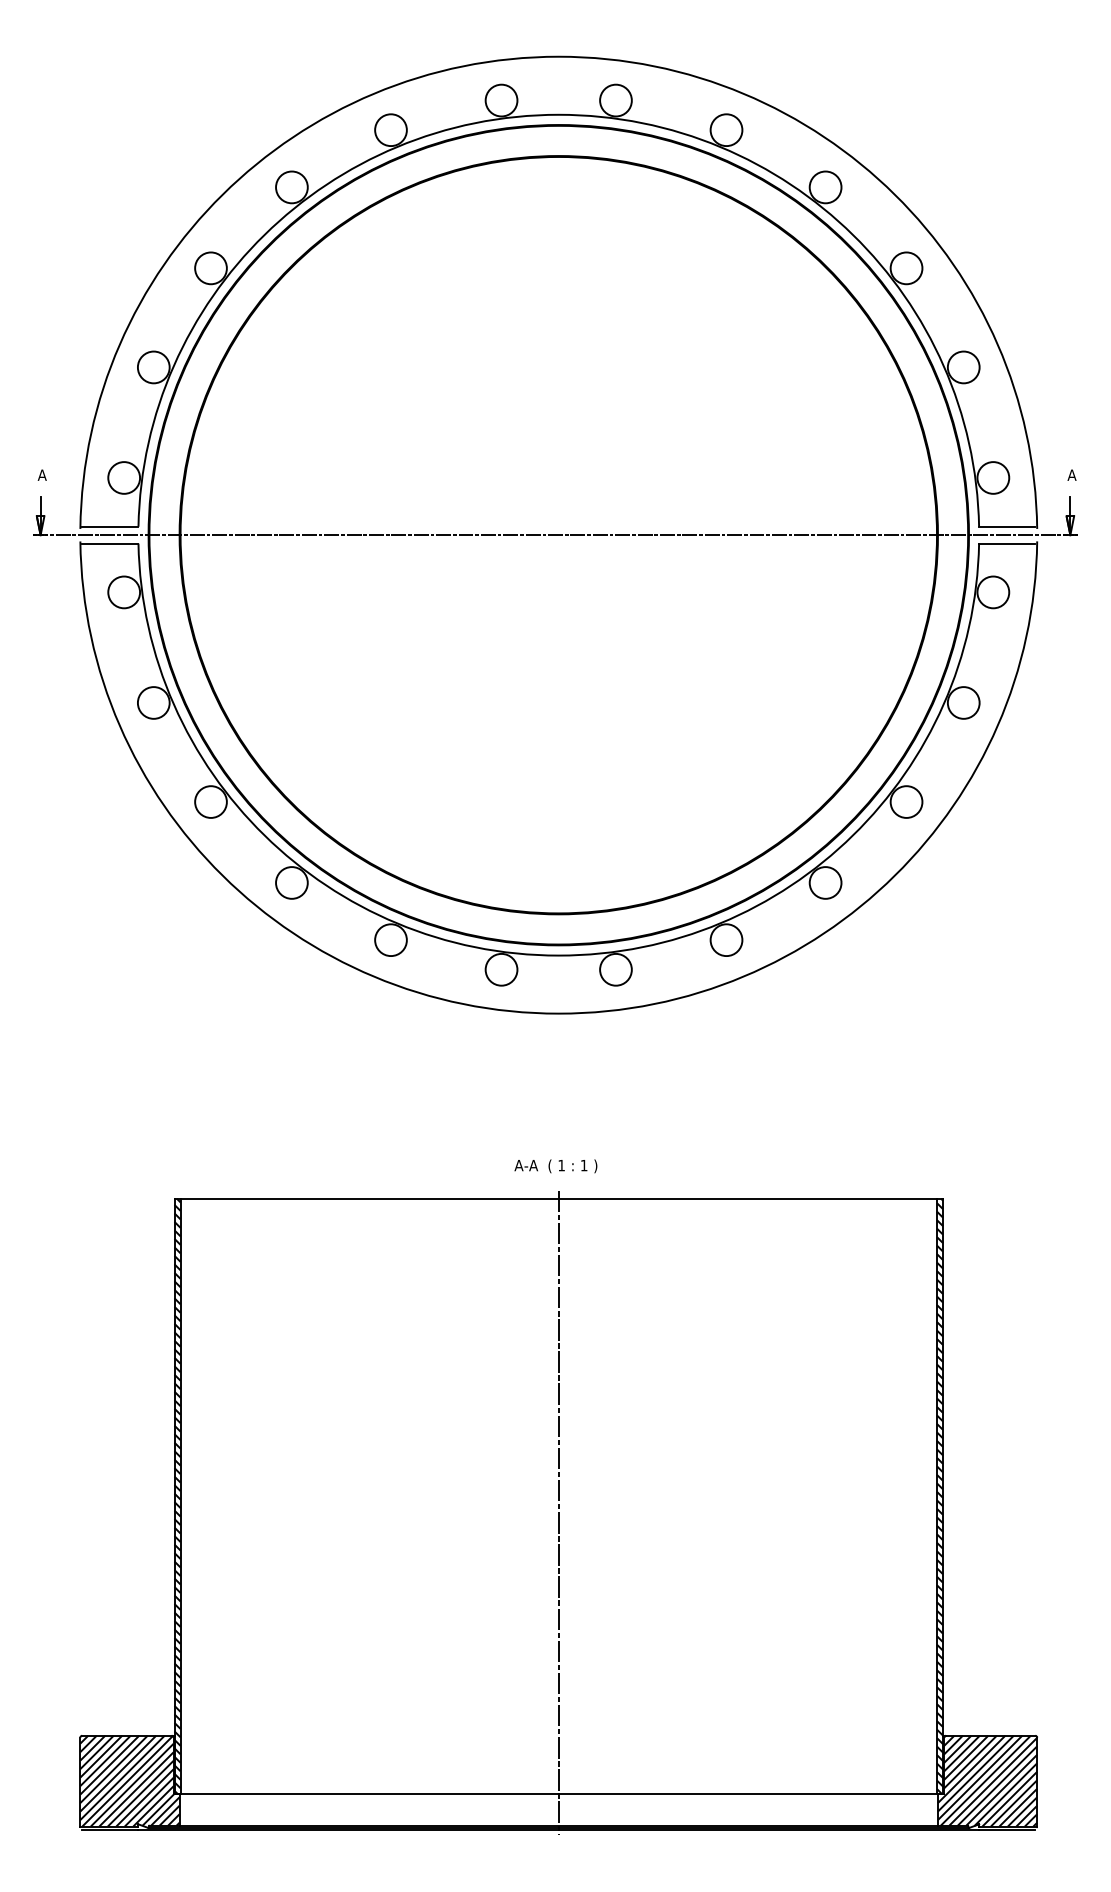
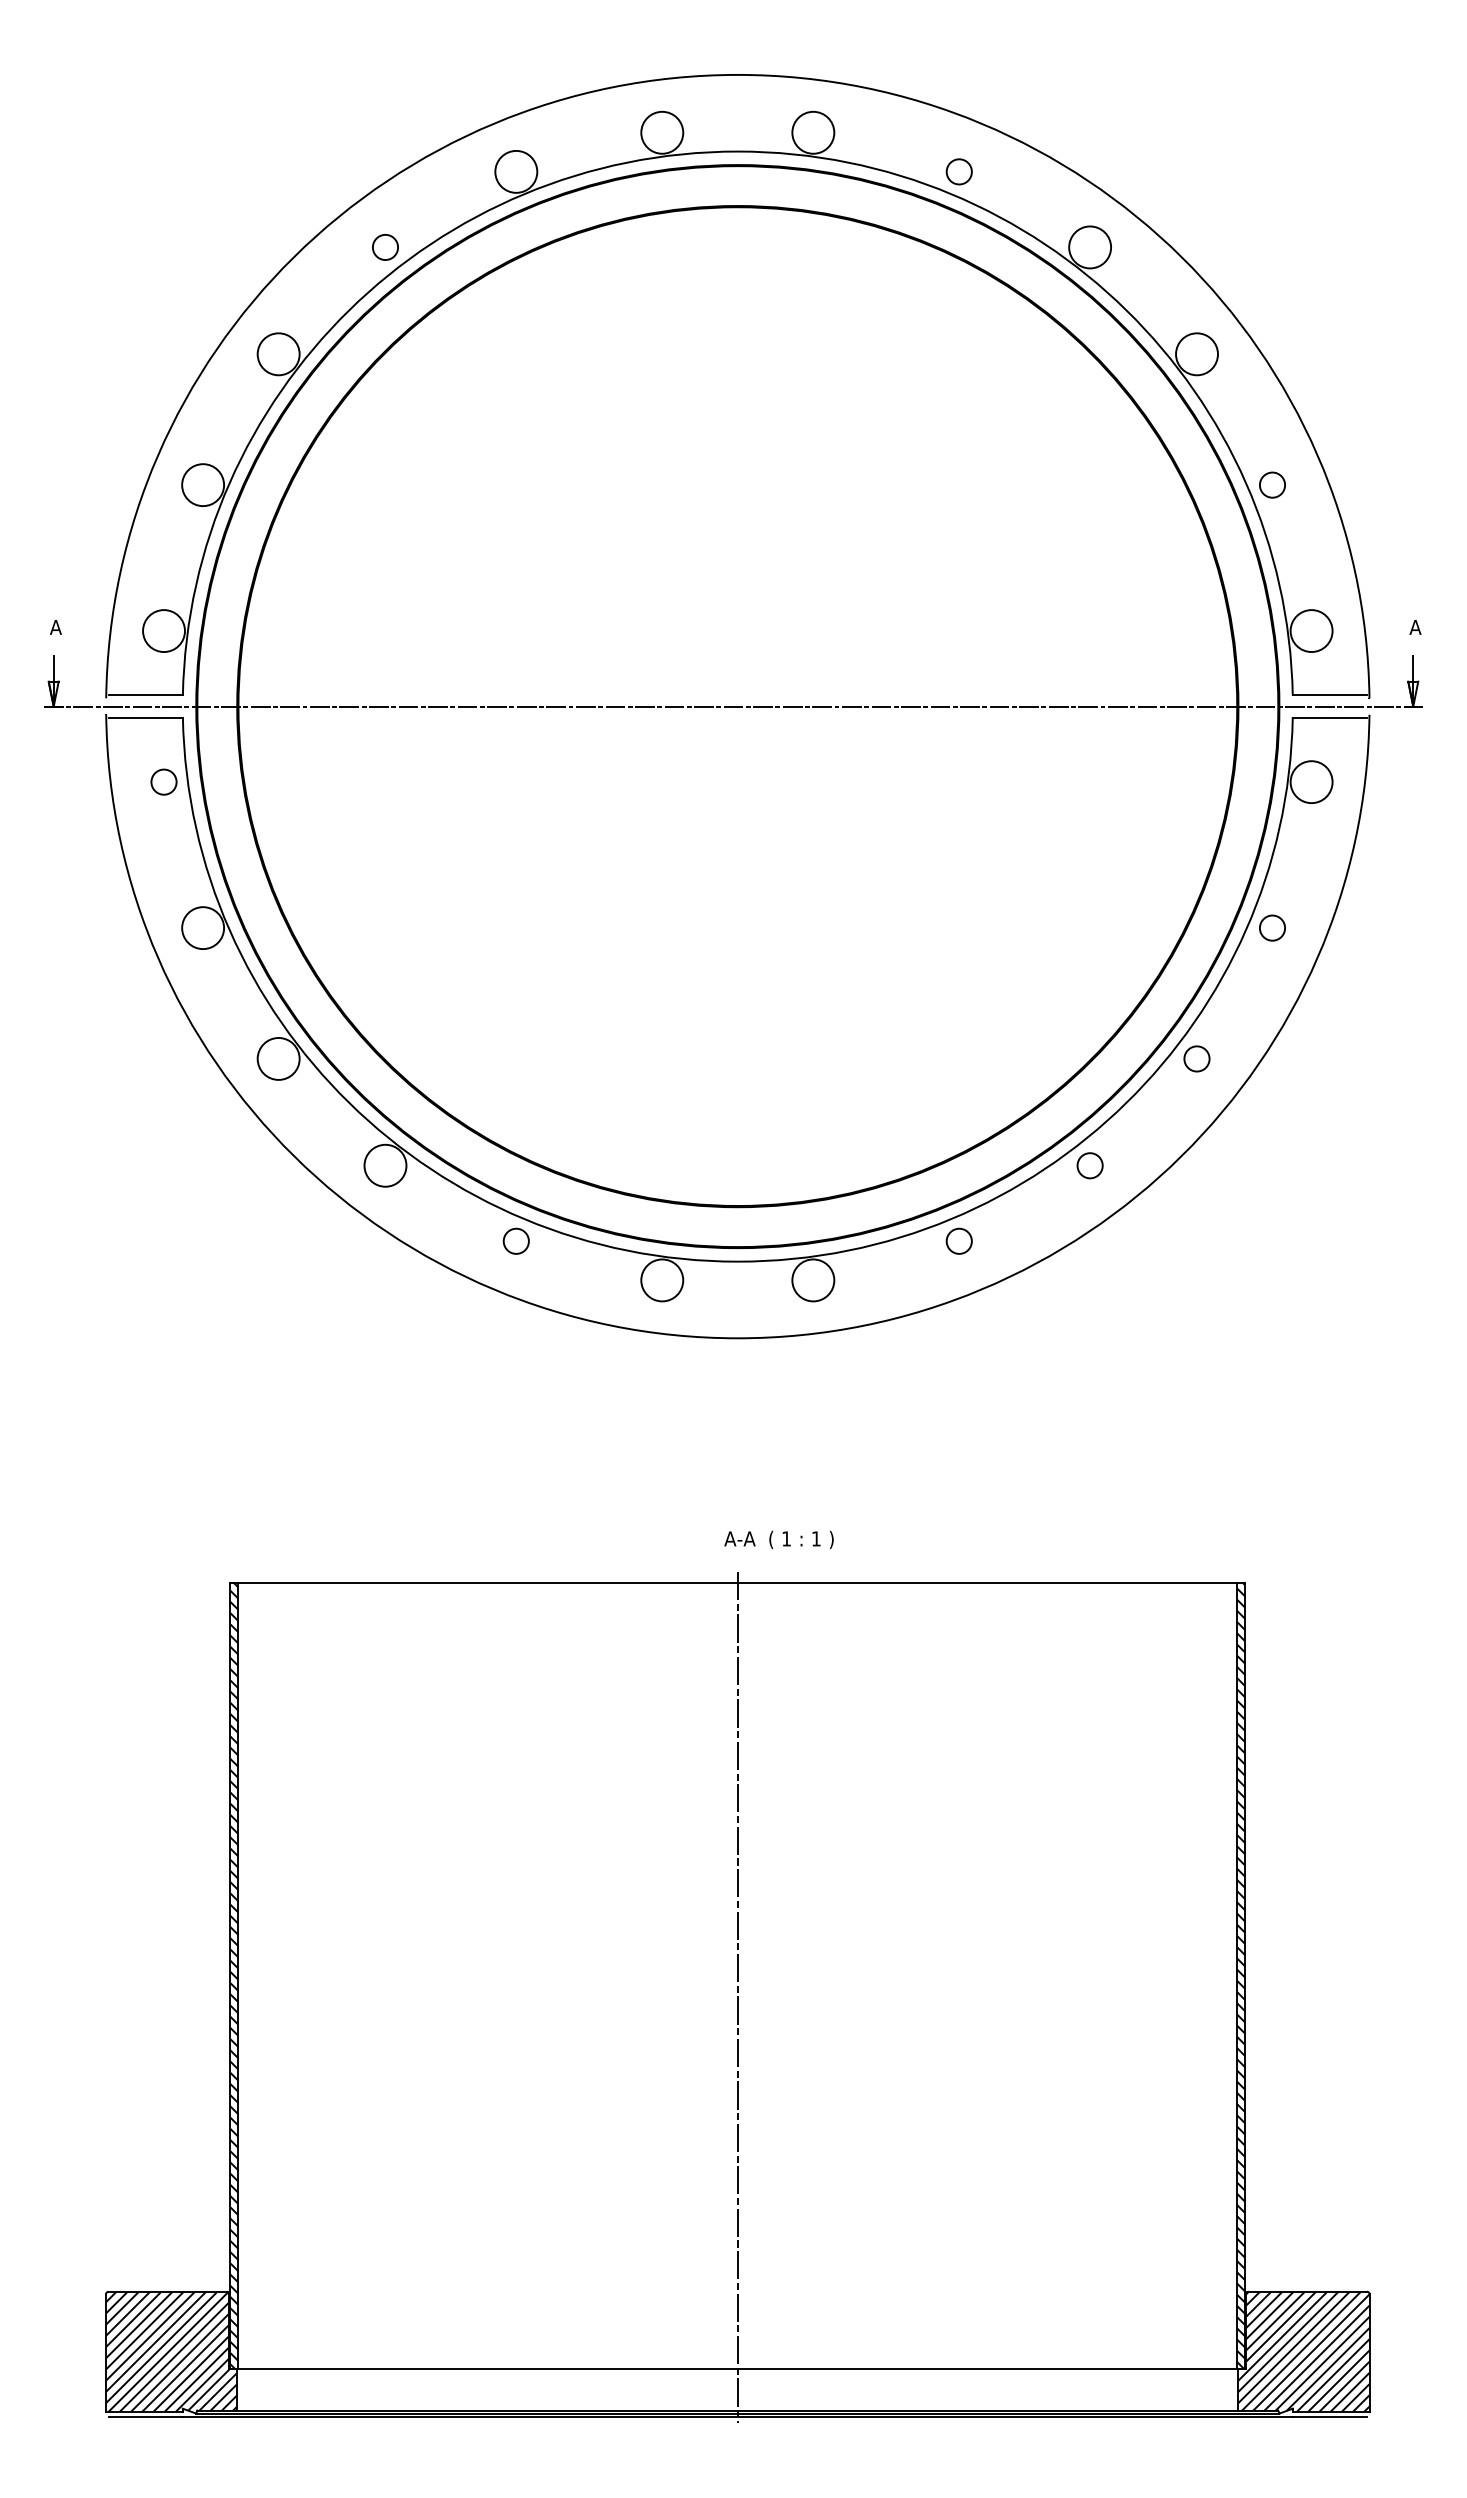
circle: (726, 129) -> (959, 171), size x0.6
circle: (291, 187) -> (385, 247), size x0.6
circle: (963, 367) -> (1272, 485), size x0.6
circle: (124, 592) -> (164, 782), size x0.6
circle: (963, 703) -> (1272, 928), size x0.6
circle: (906, 801) -> (1196, 1058), size x0.6
circle: (825, 882) -> (1090, 1165), size x0.6
circle: (391, 940) -> (516, 1241), size x0.6
circle: (726, 940) -> (959, 1241), size x0.6
text: (555, 1166) -> (778, 1539), moved

